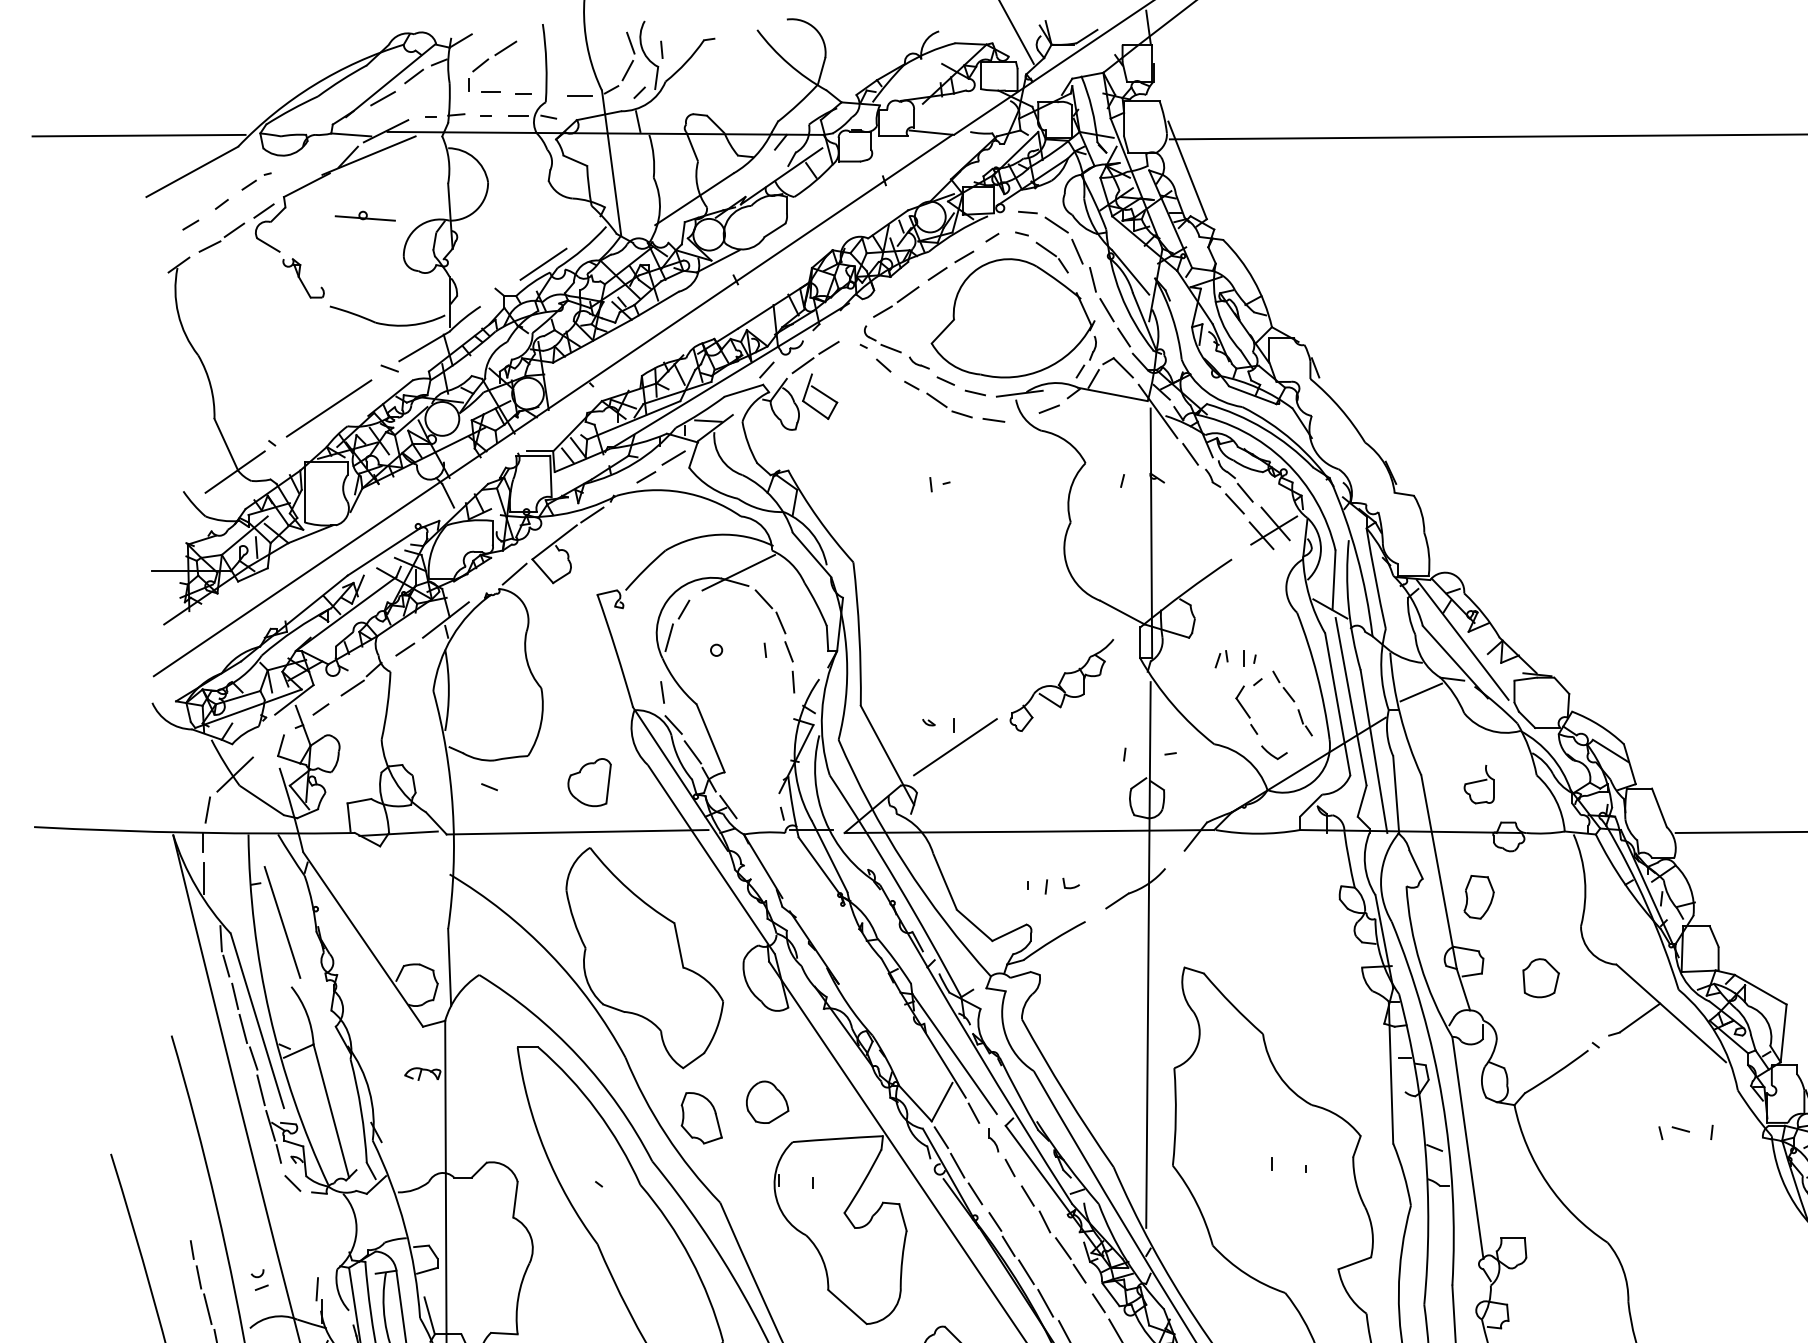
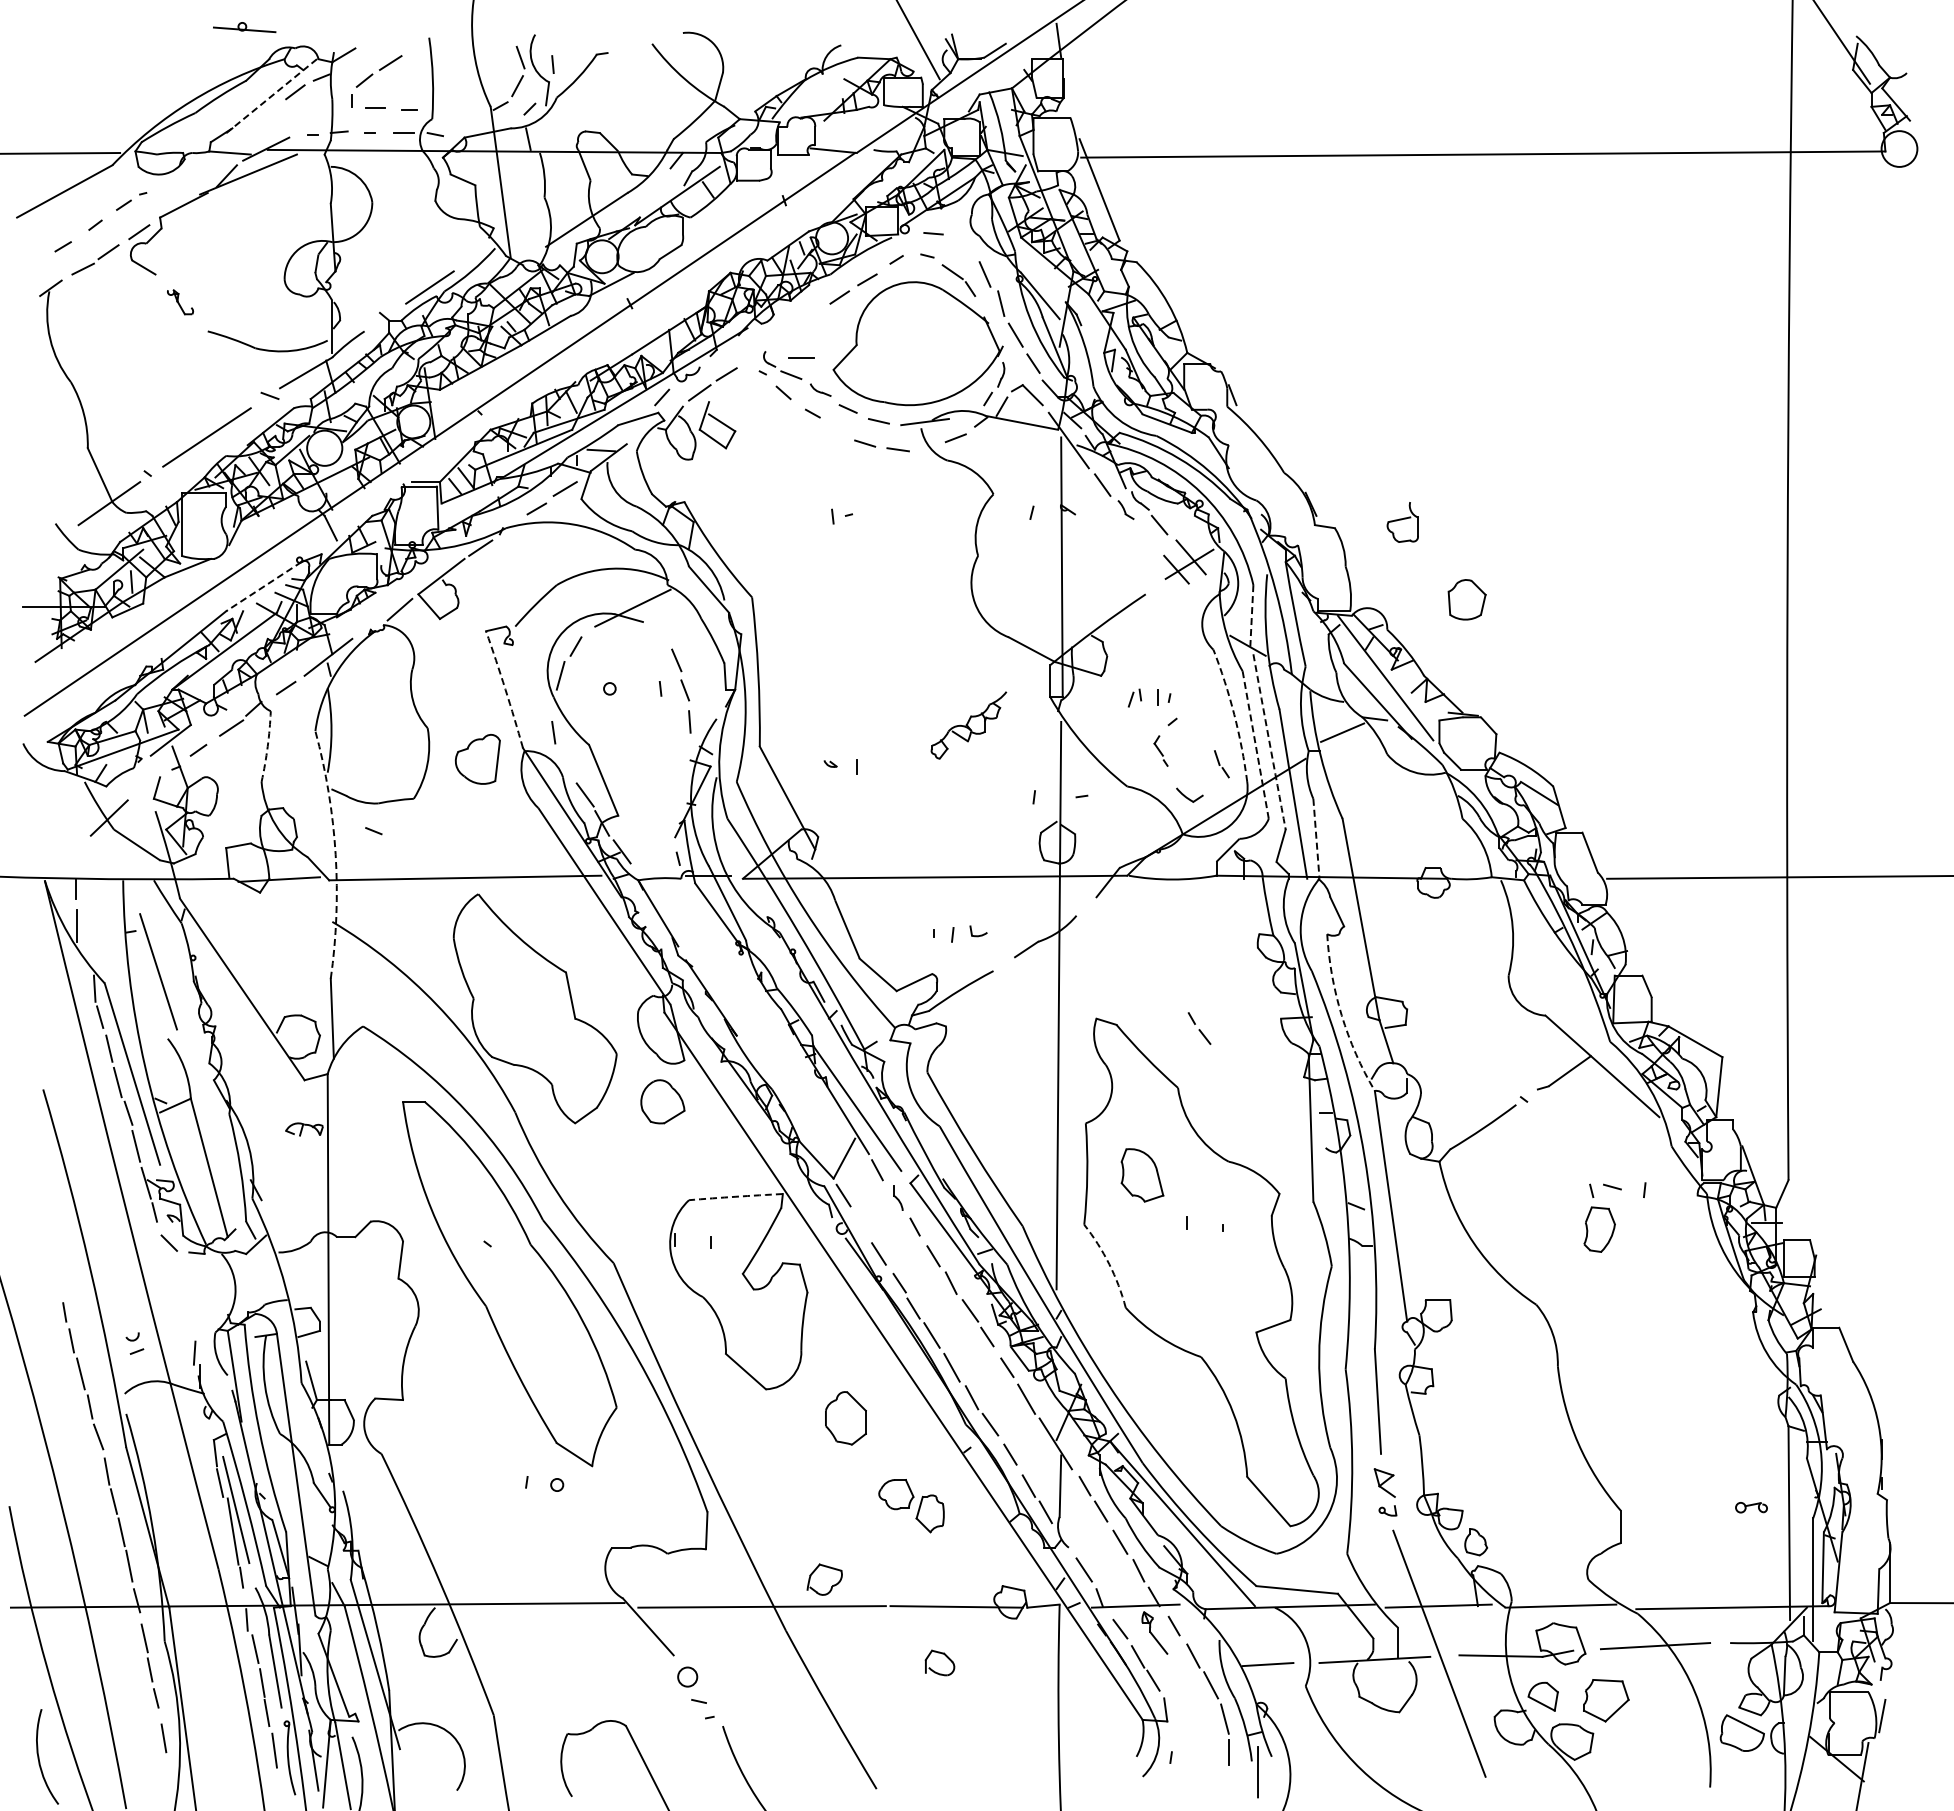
line: (390, 80) -> (270, 96), solid -> dashed
line: (579, 95) -> (801, 357), moved
line: (382, 98) -> (262, 115), removed
part: (365, 216) -> (244, 27), moved
line: (1056, 224) -> (963, 246), removed
part: (303, 278) -> (180, 302), size x0.6
part: (896, 301) -> (796, 326), removed
line: (936, 399) -> (838, 428), removed
line: (1234, 503) -> (1148, 536), removed
line: (383, 551) -> (263, 586), solid -> dashed
line: (1333, 579) -> (1251, 615), solid -> dashed
line: (763, 598) -> (658, 635), removed
arc: (616, 650) -> (505, 689), solid -> dashed
arc: (1317, 674) -> (1234, 714), solid -> dashed
part: (1061, 685) -> (968, 725), size x0.7
part: (1283, 686) -> (1199, 1028), moved
arc: (1351, 700) -> (1269, 741), solid -> dashed
line: (1337, 704) -> (1255, 745), solid -> dashed
arc: (387, 705) -> (267, 746), solid -> dashed
part: (1246, 709) -> (1160, 750), size x0.6
line: (672, 724) -> (564, 766), removed
line: (955, 747) -> (858, 789), removed
part: (589, 782) -> (477, 759), moved
part: (1478, 784) -> (1402, 522), moved
line: (1396, 795) -> (1316, 839), solid -> dashed
line: (207, 809) -> (80, 854), removed
arc: (452, 809) -> (335, 854), solid -> dashed
part: (1478, 897) -> (1599, 1229), moved
arc: (1420, 964) -> (1341, 1015), solid -> dashed
part: (1540, 977) -> (1466, 599), moved
part: (767, 1102) -> (662, 1101), moved
part: (701, 1118) -> (1142, 1175), moved
arc: (837, 1138) -> (735, 1196), solid -> dashed
line: (957, 1165) -> (860, 1224), removed
arc: (1197, 1203) -> (1109, 1264), solid -> dashed

